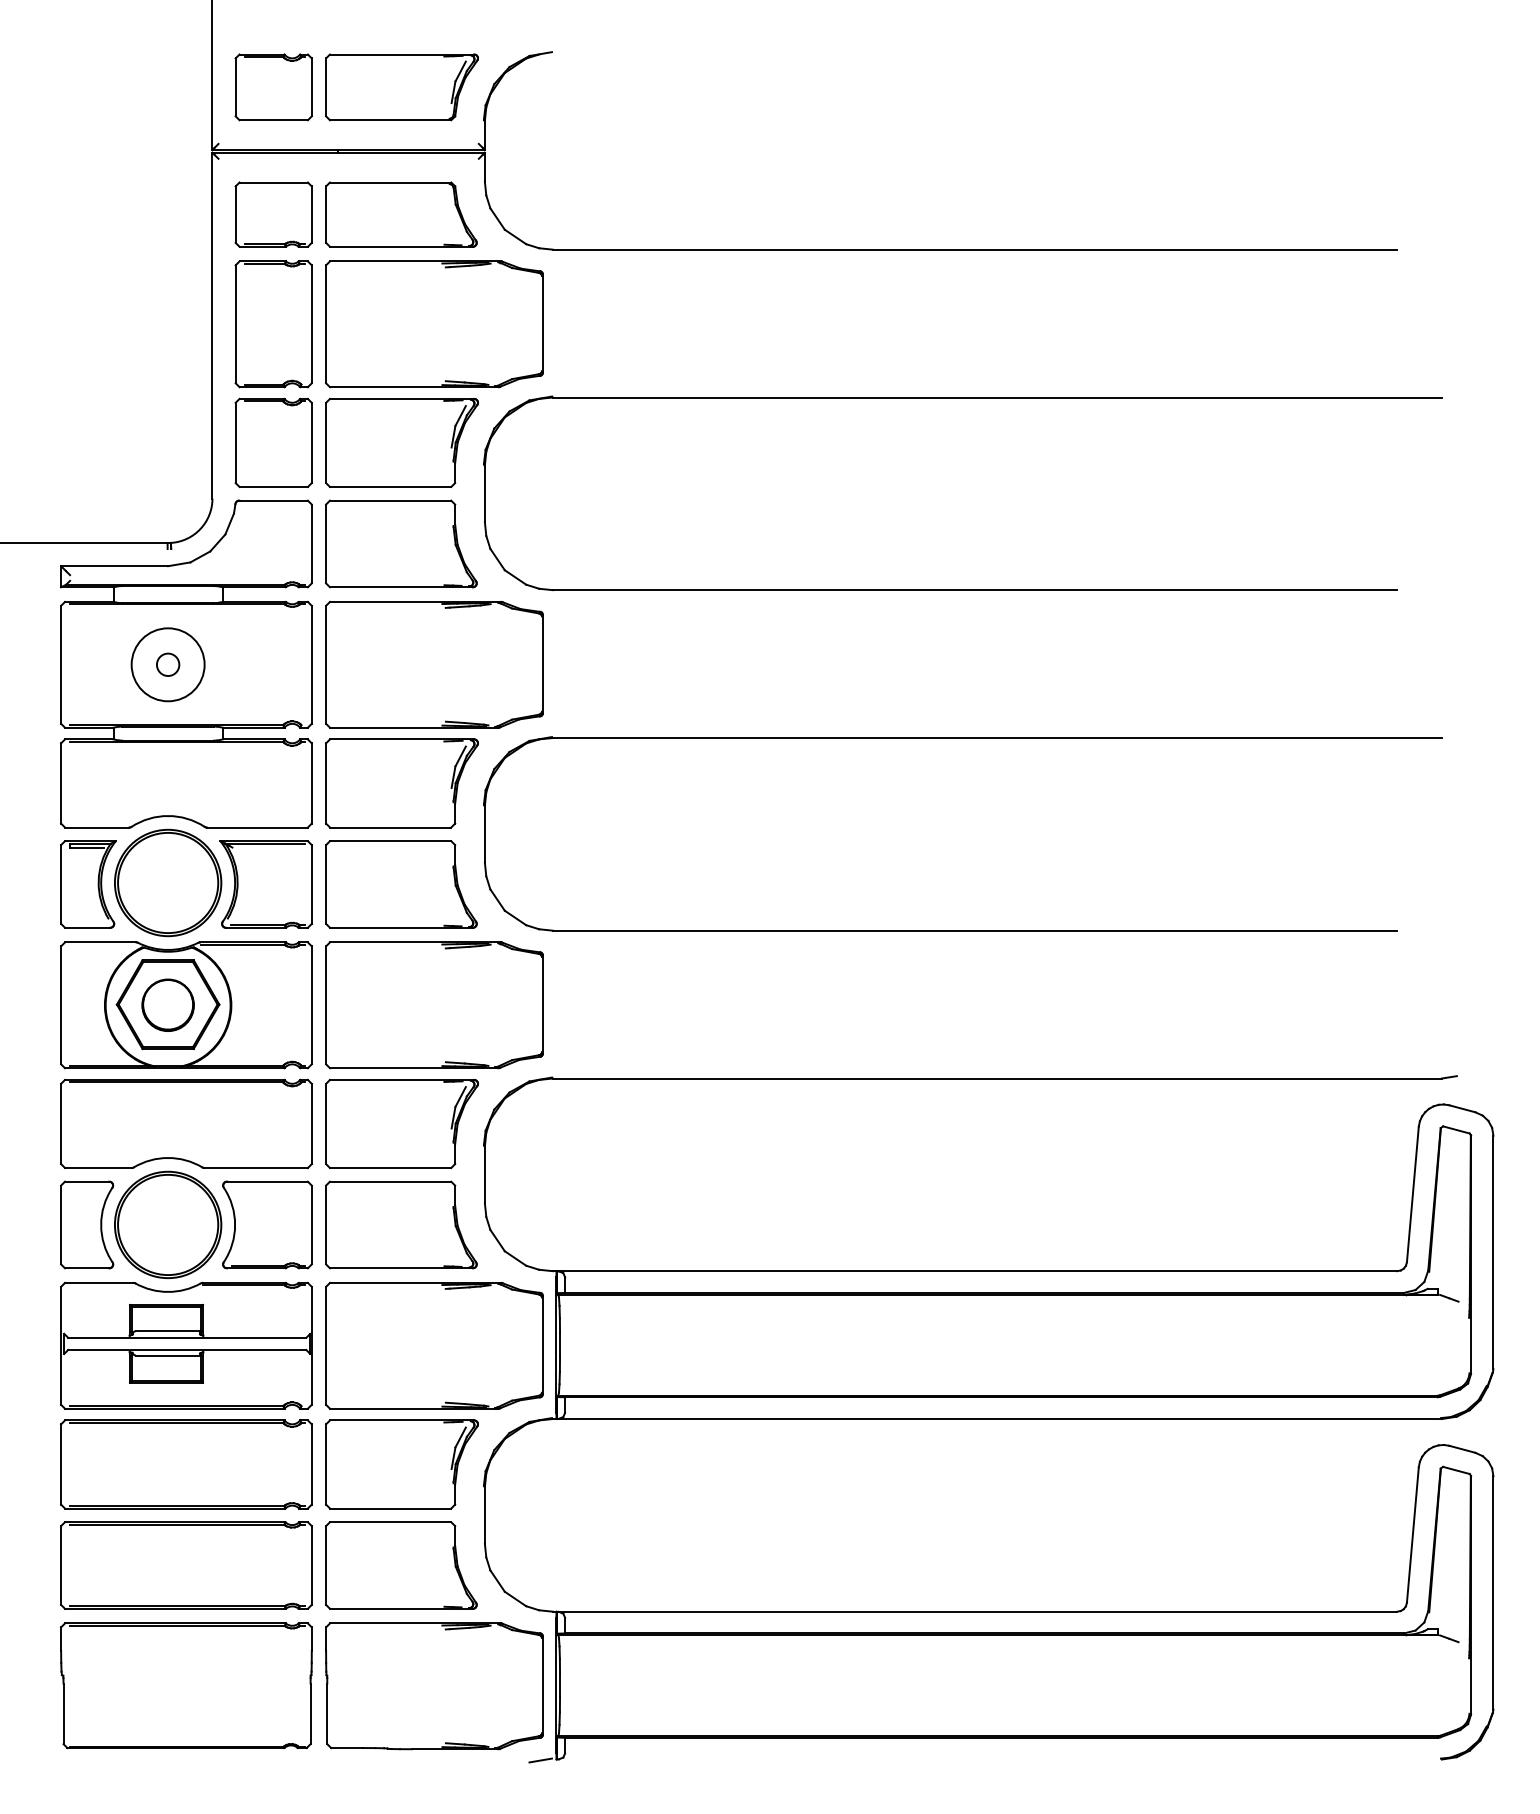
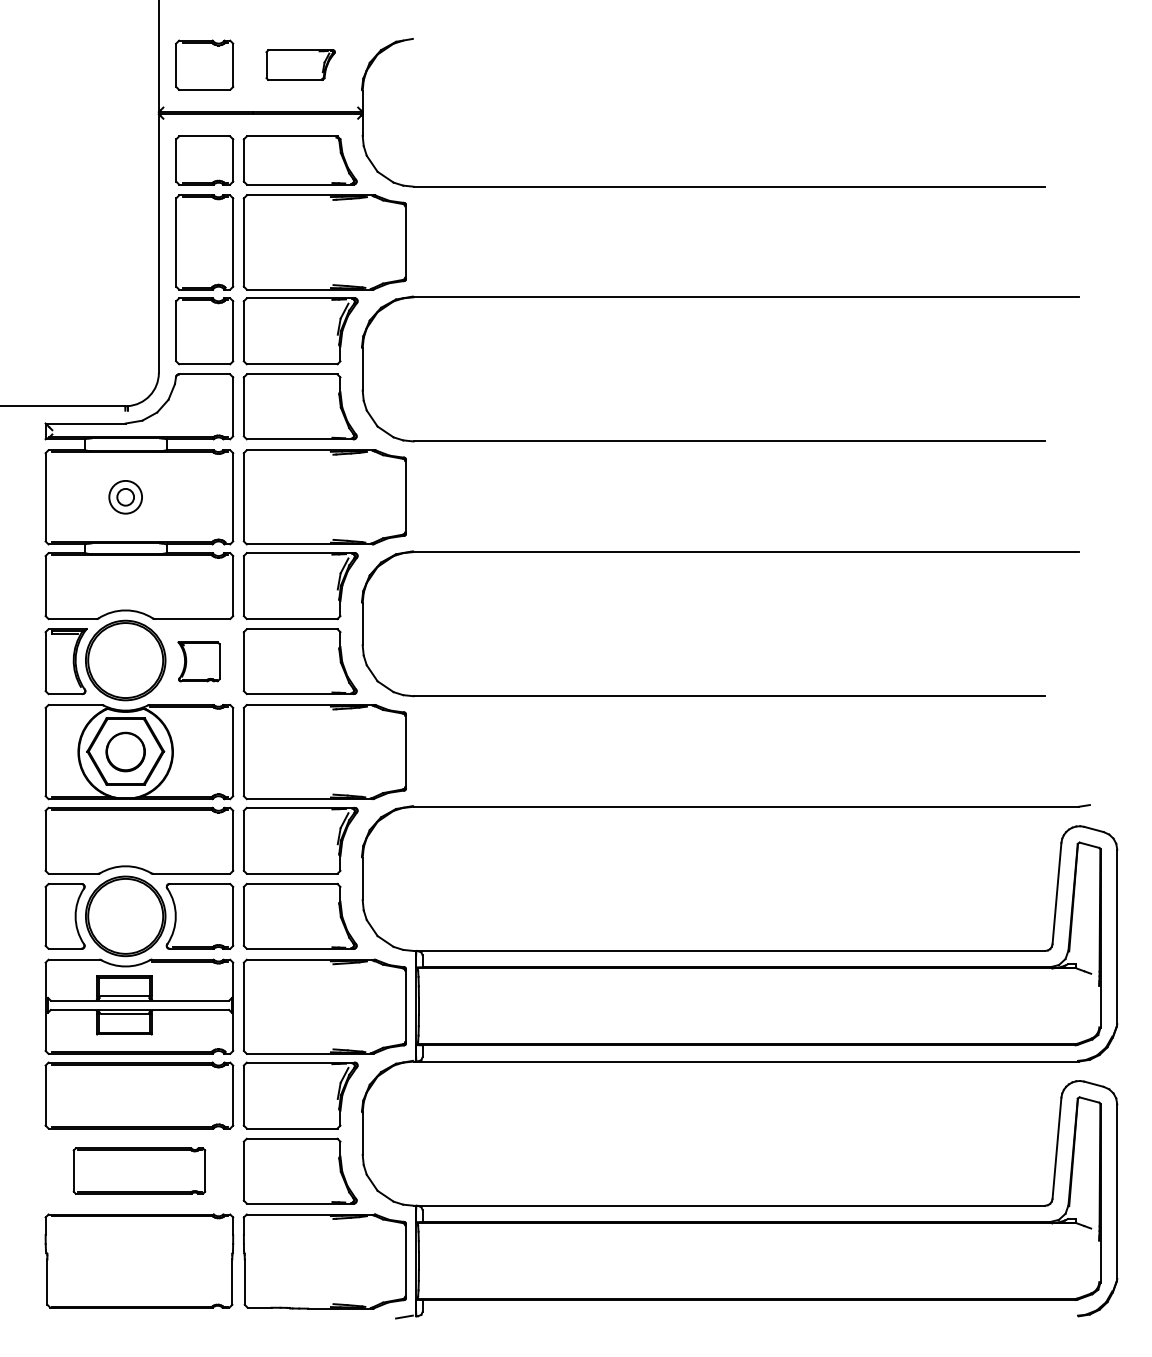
part: (401, 86) -> (300, 64), size x0.6
circle: (167, 665) -> (125, 497), size x0.6
part: (265, 884) -> (198, 661), size x0.6
part: (186, 1564) -> (139, 1170), size x0.7

